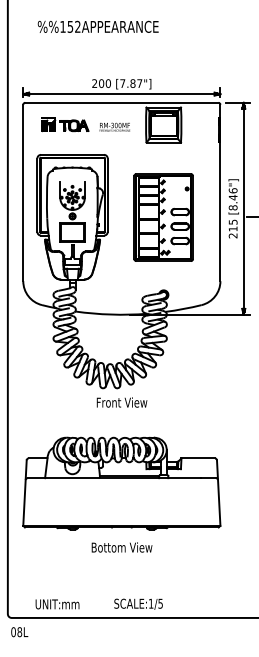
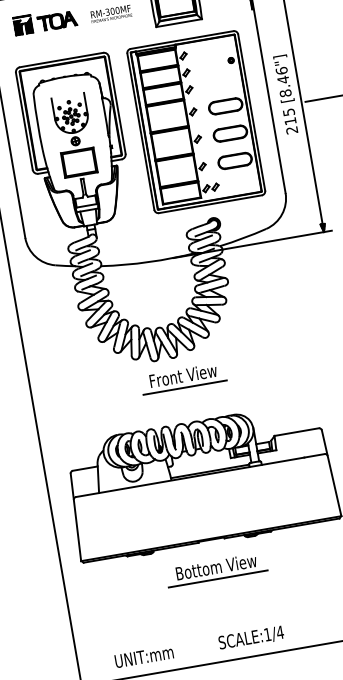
part: (163, 217) -> (195, 122), size x1.43
line: (121, 411) -> (184, 387), added
line: (121, 556) -> (217, 579), added
text: (160, 603) -> (279, 632), SCALE:1/5 -> SCALE:1/4

